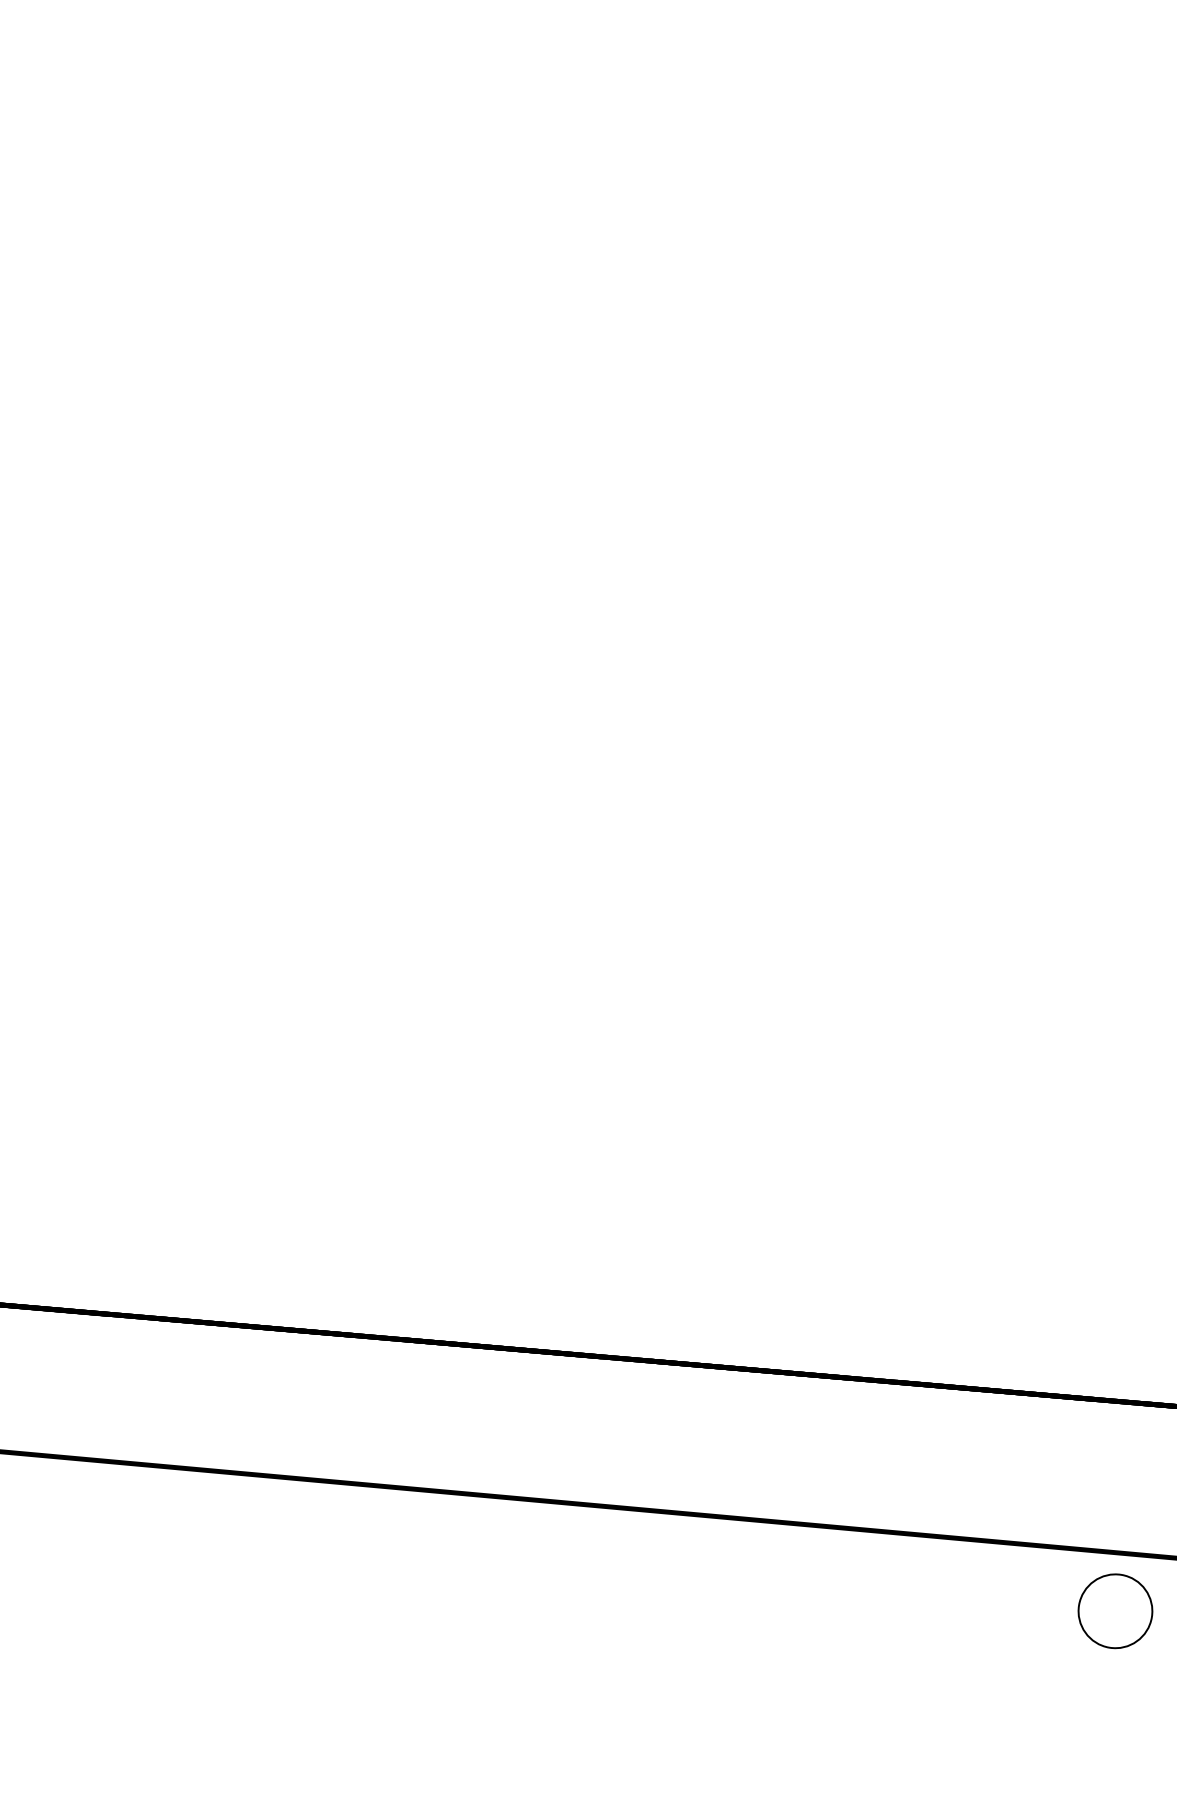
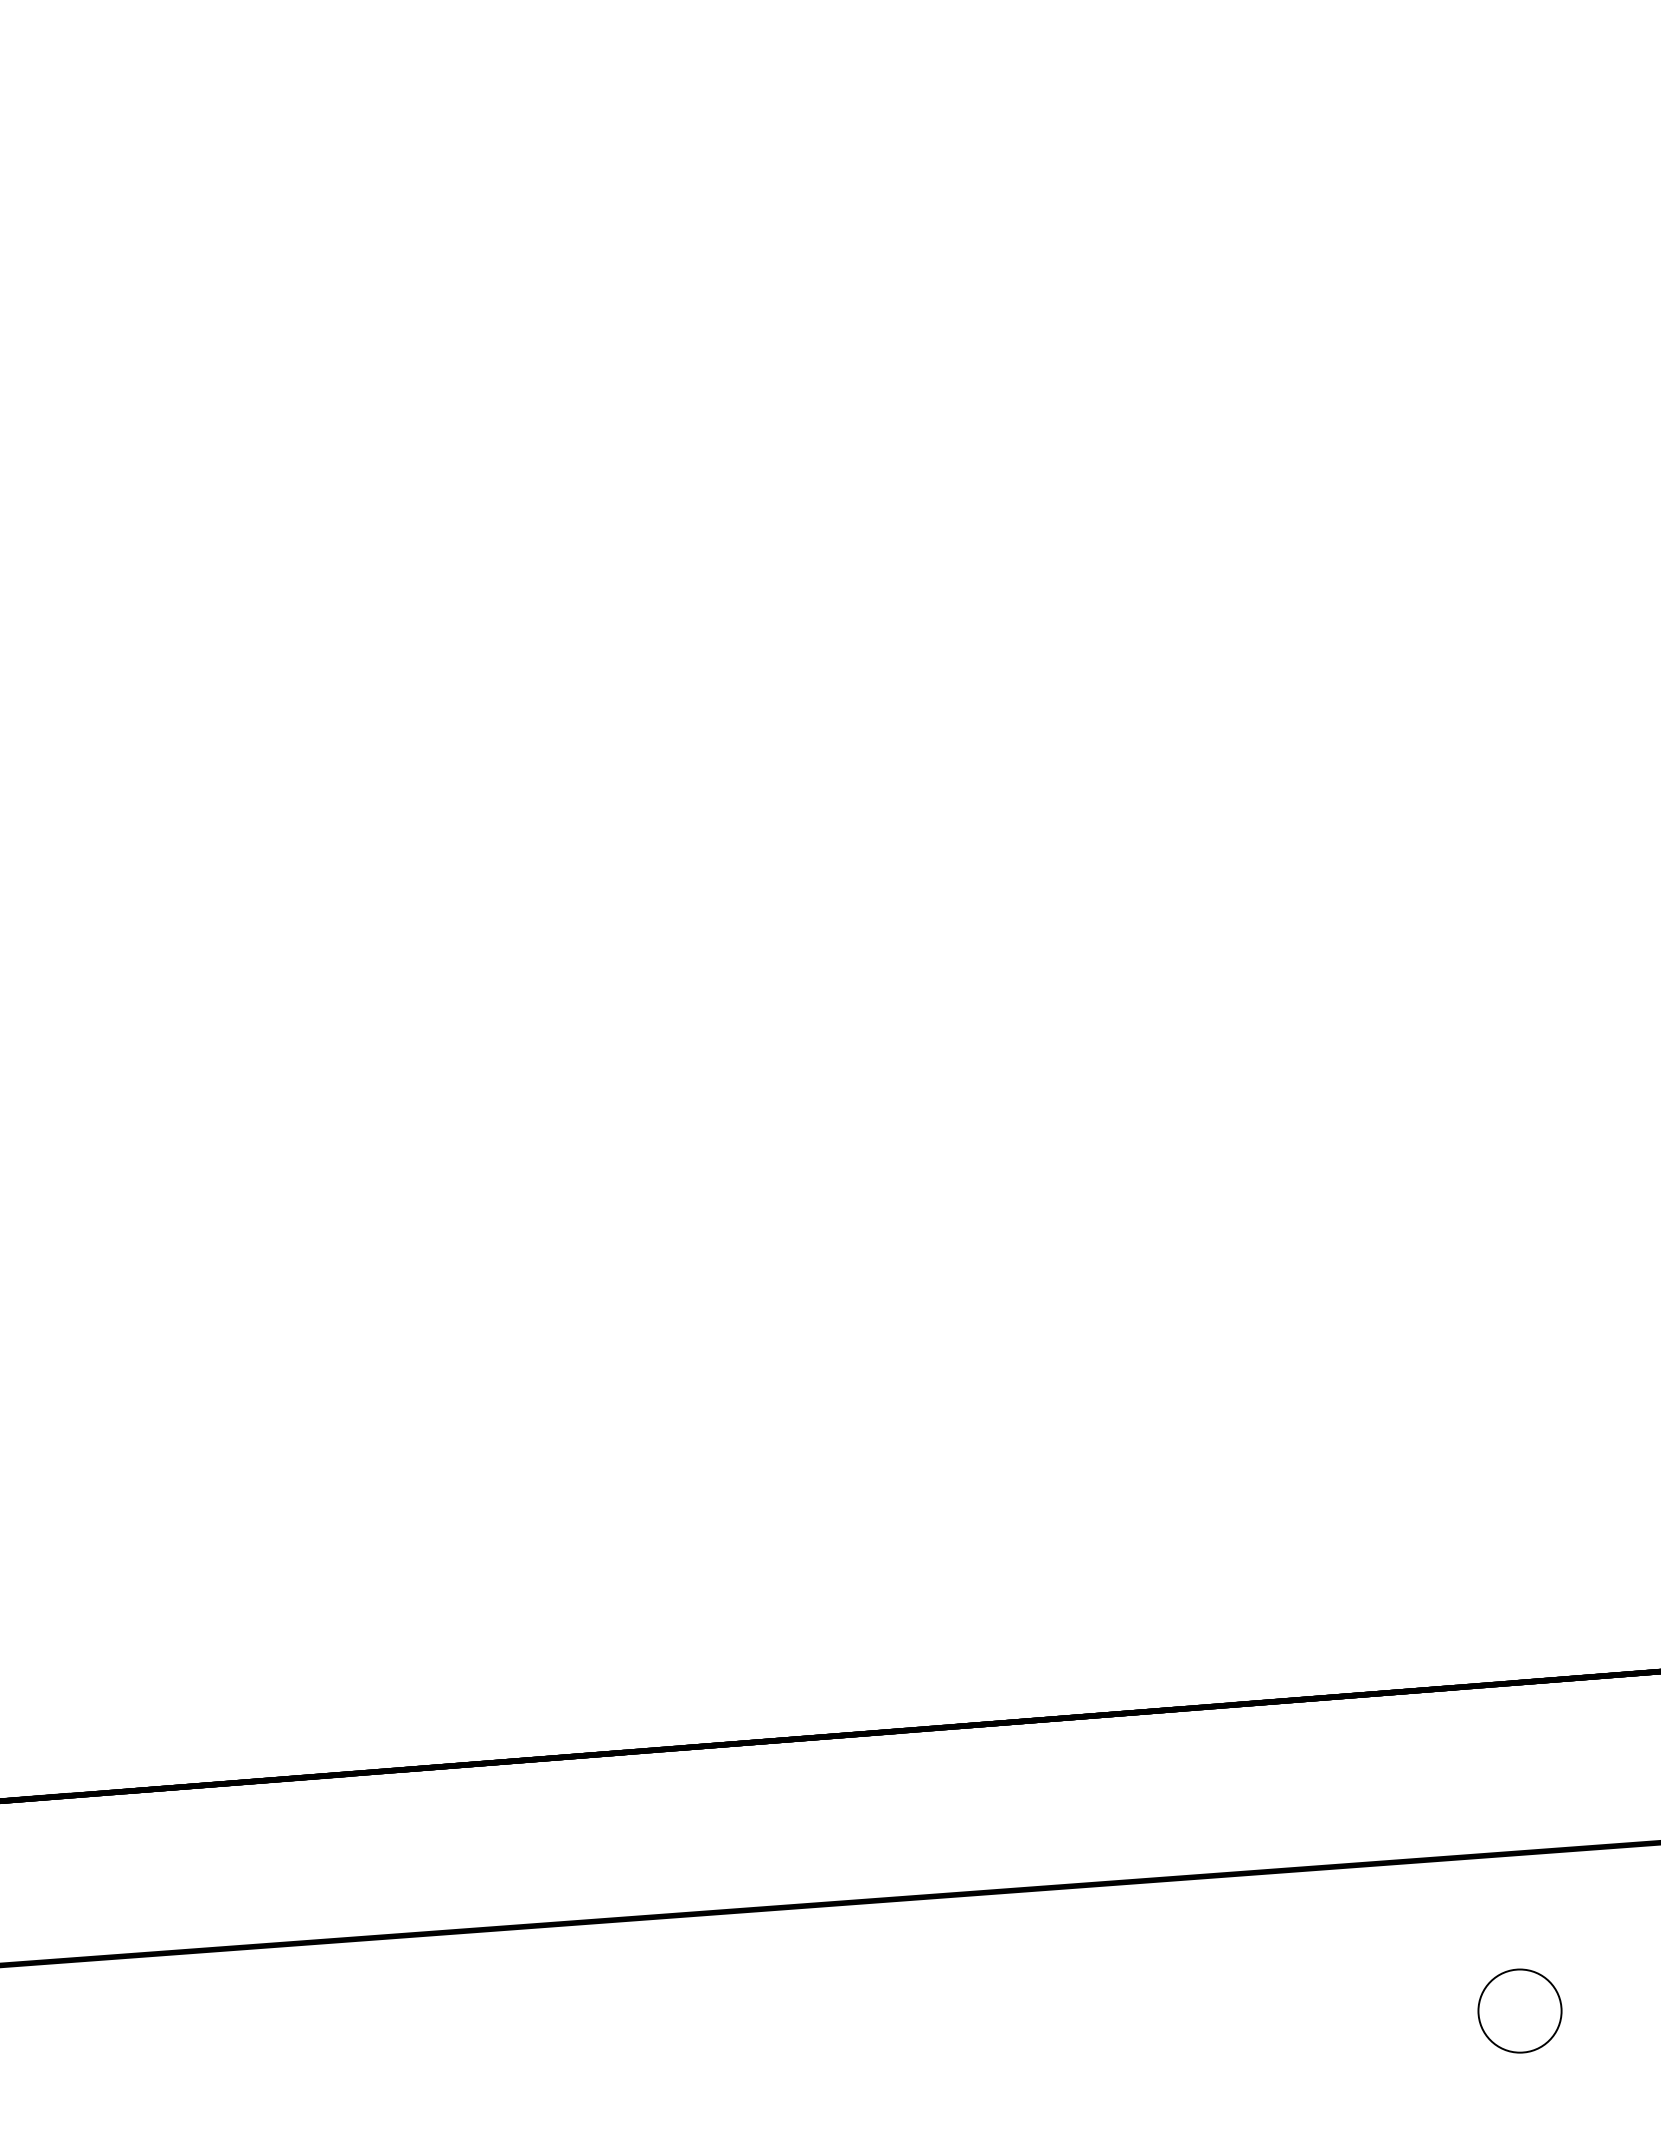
circle: (1115, 1610) -> (1519, 2010), moved

